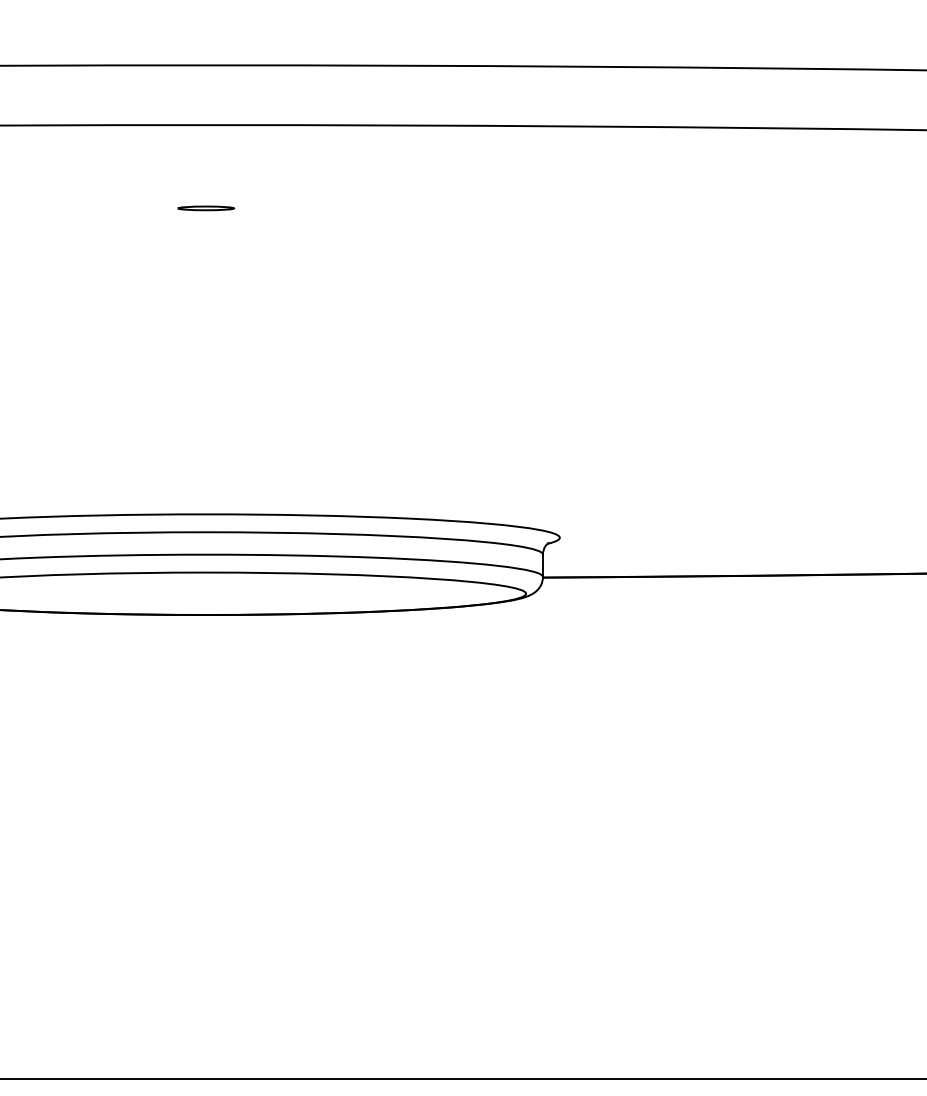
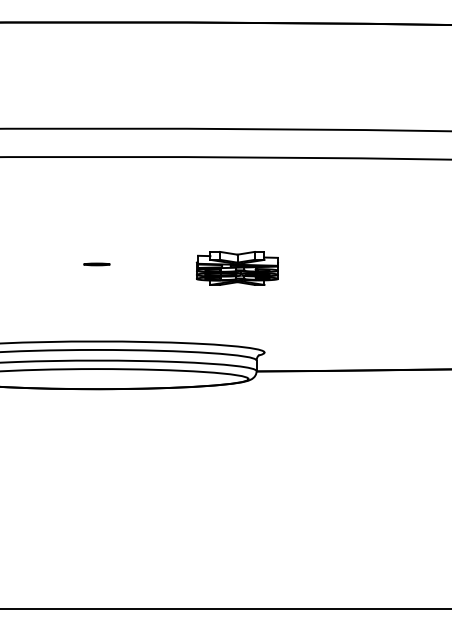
line: (205, 208) -> (96, 264), moved
part: (500, 360) -> (236, 268), added

